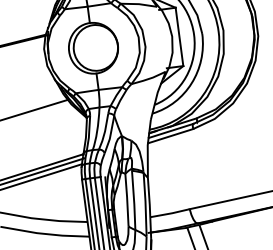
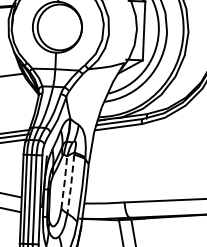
line: (127, 199) -> (64, 182), solid -> dashed
line: (134, 201) -> (71, 185), solid -> dashed

